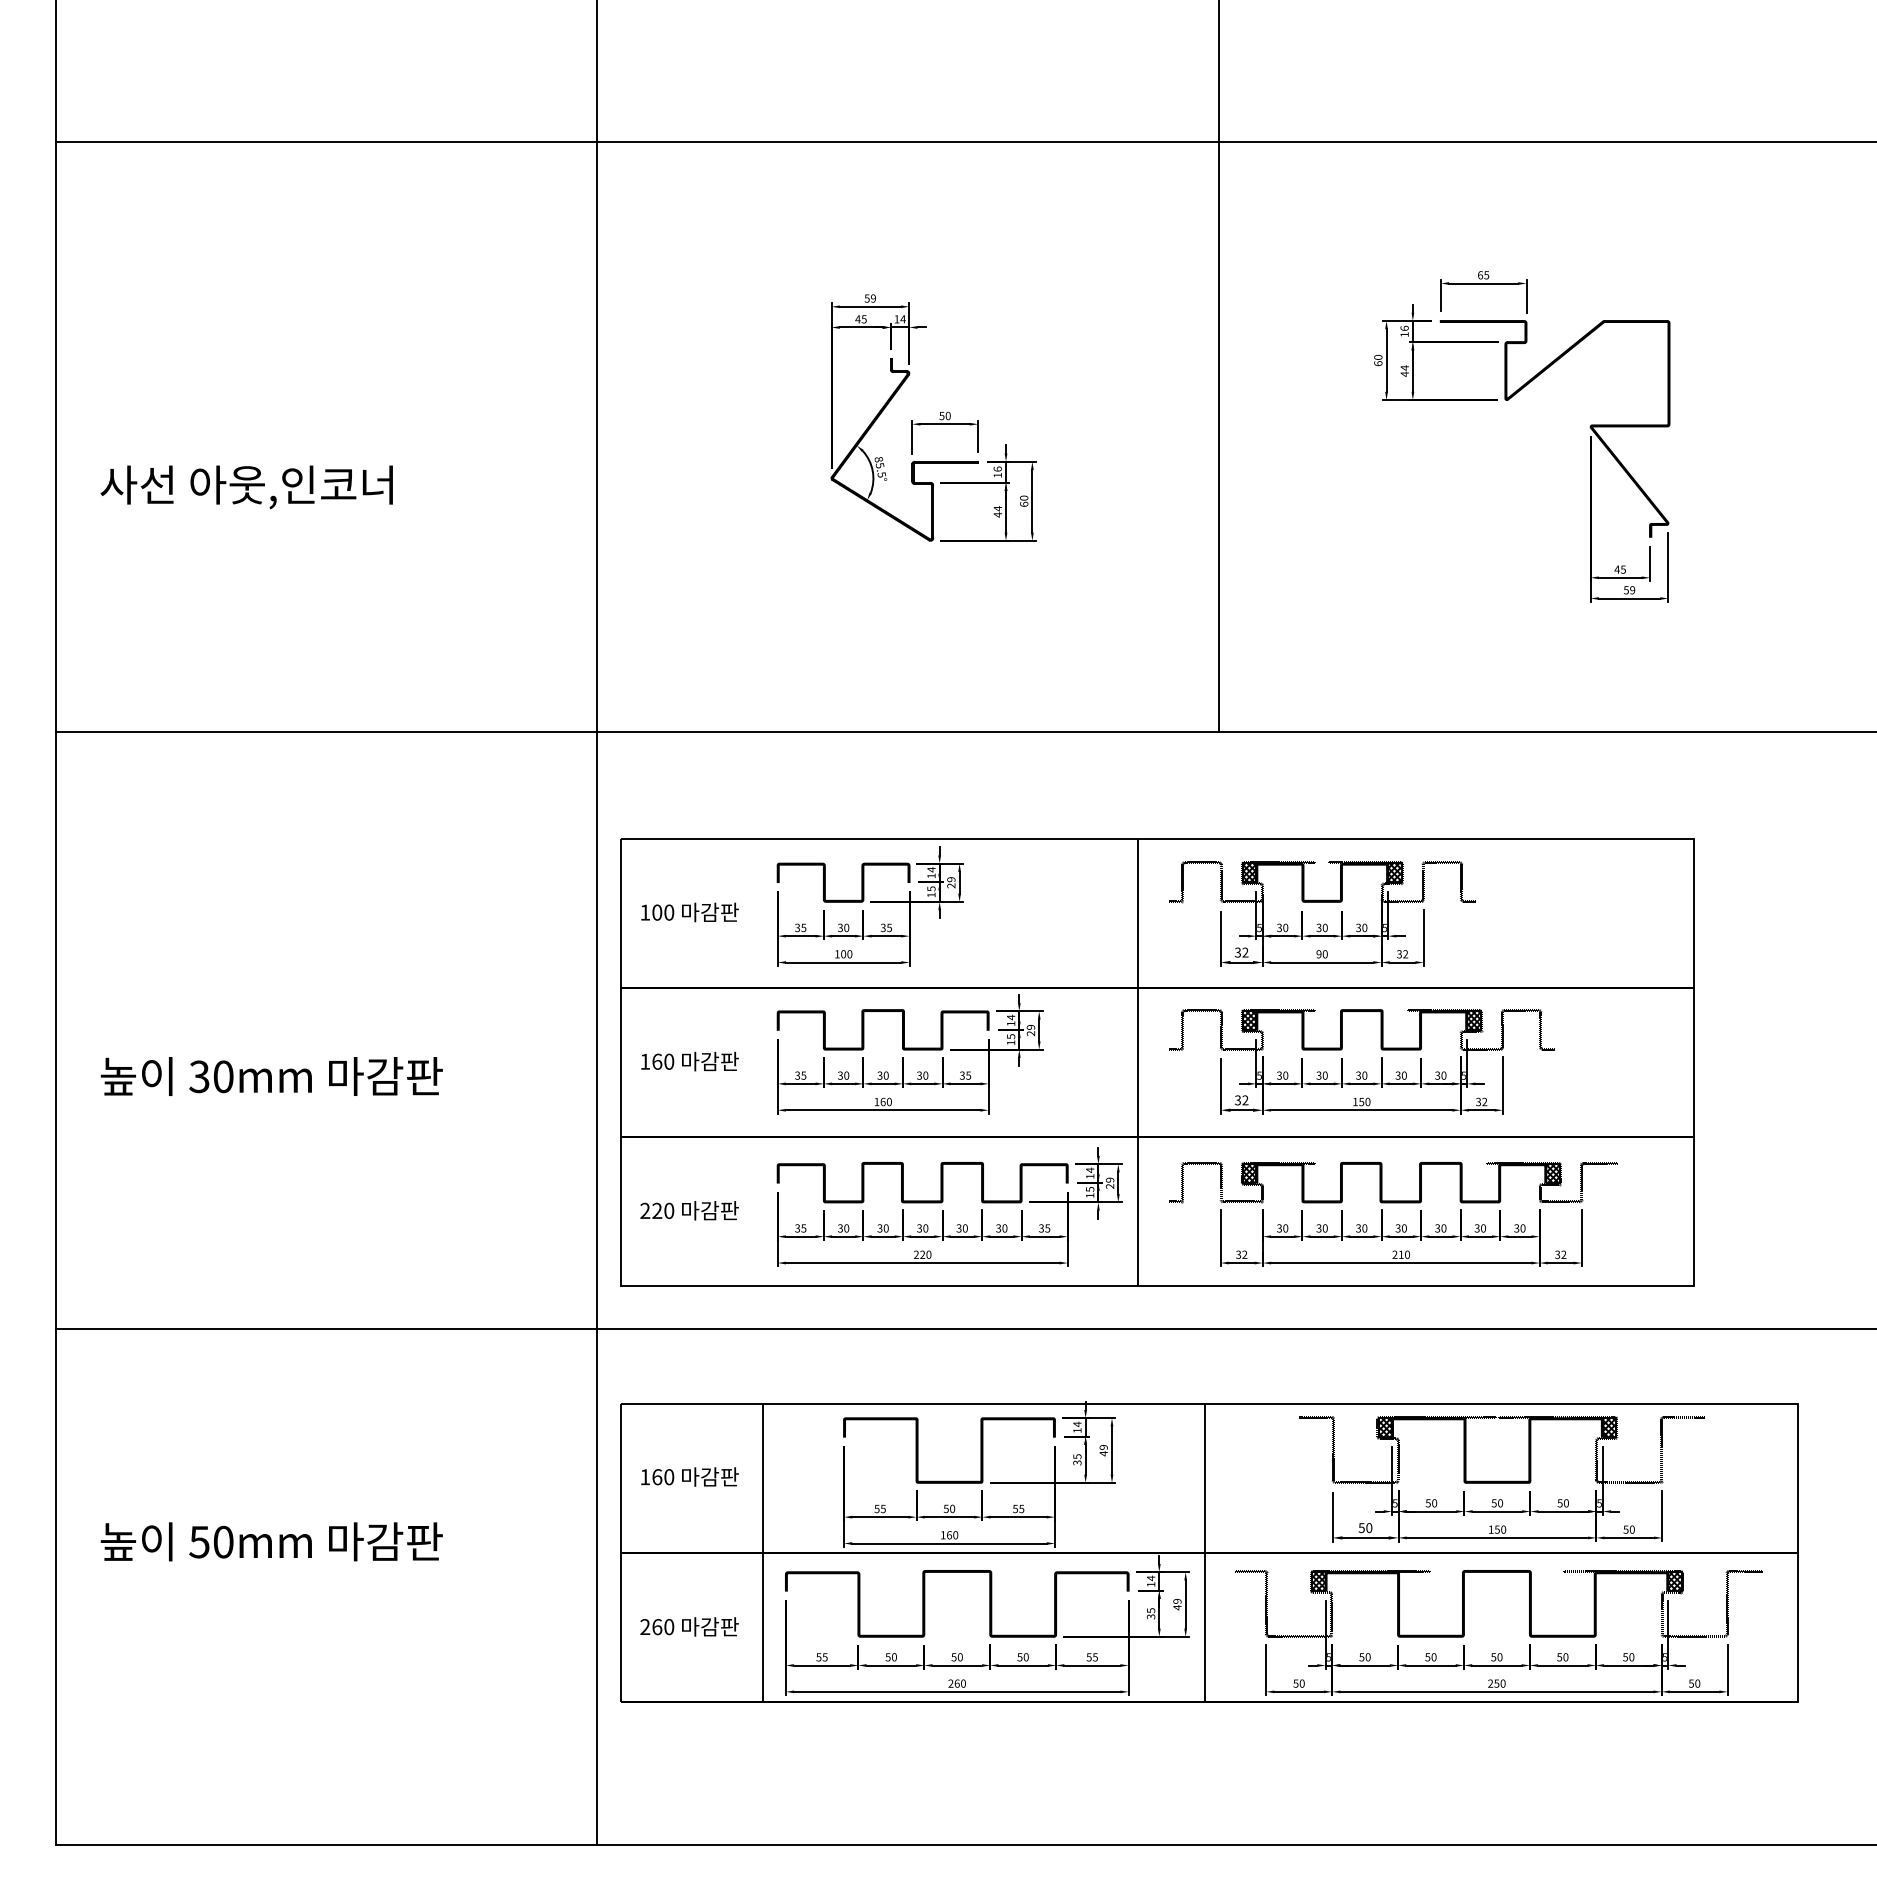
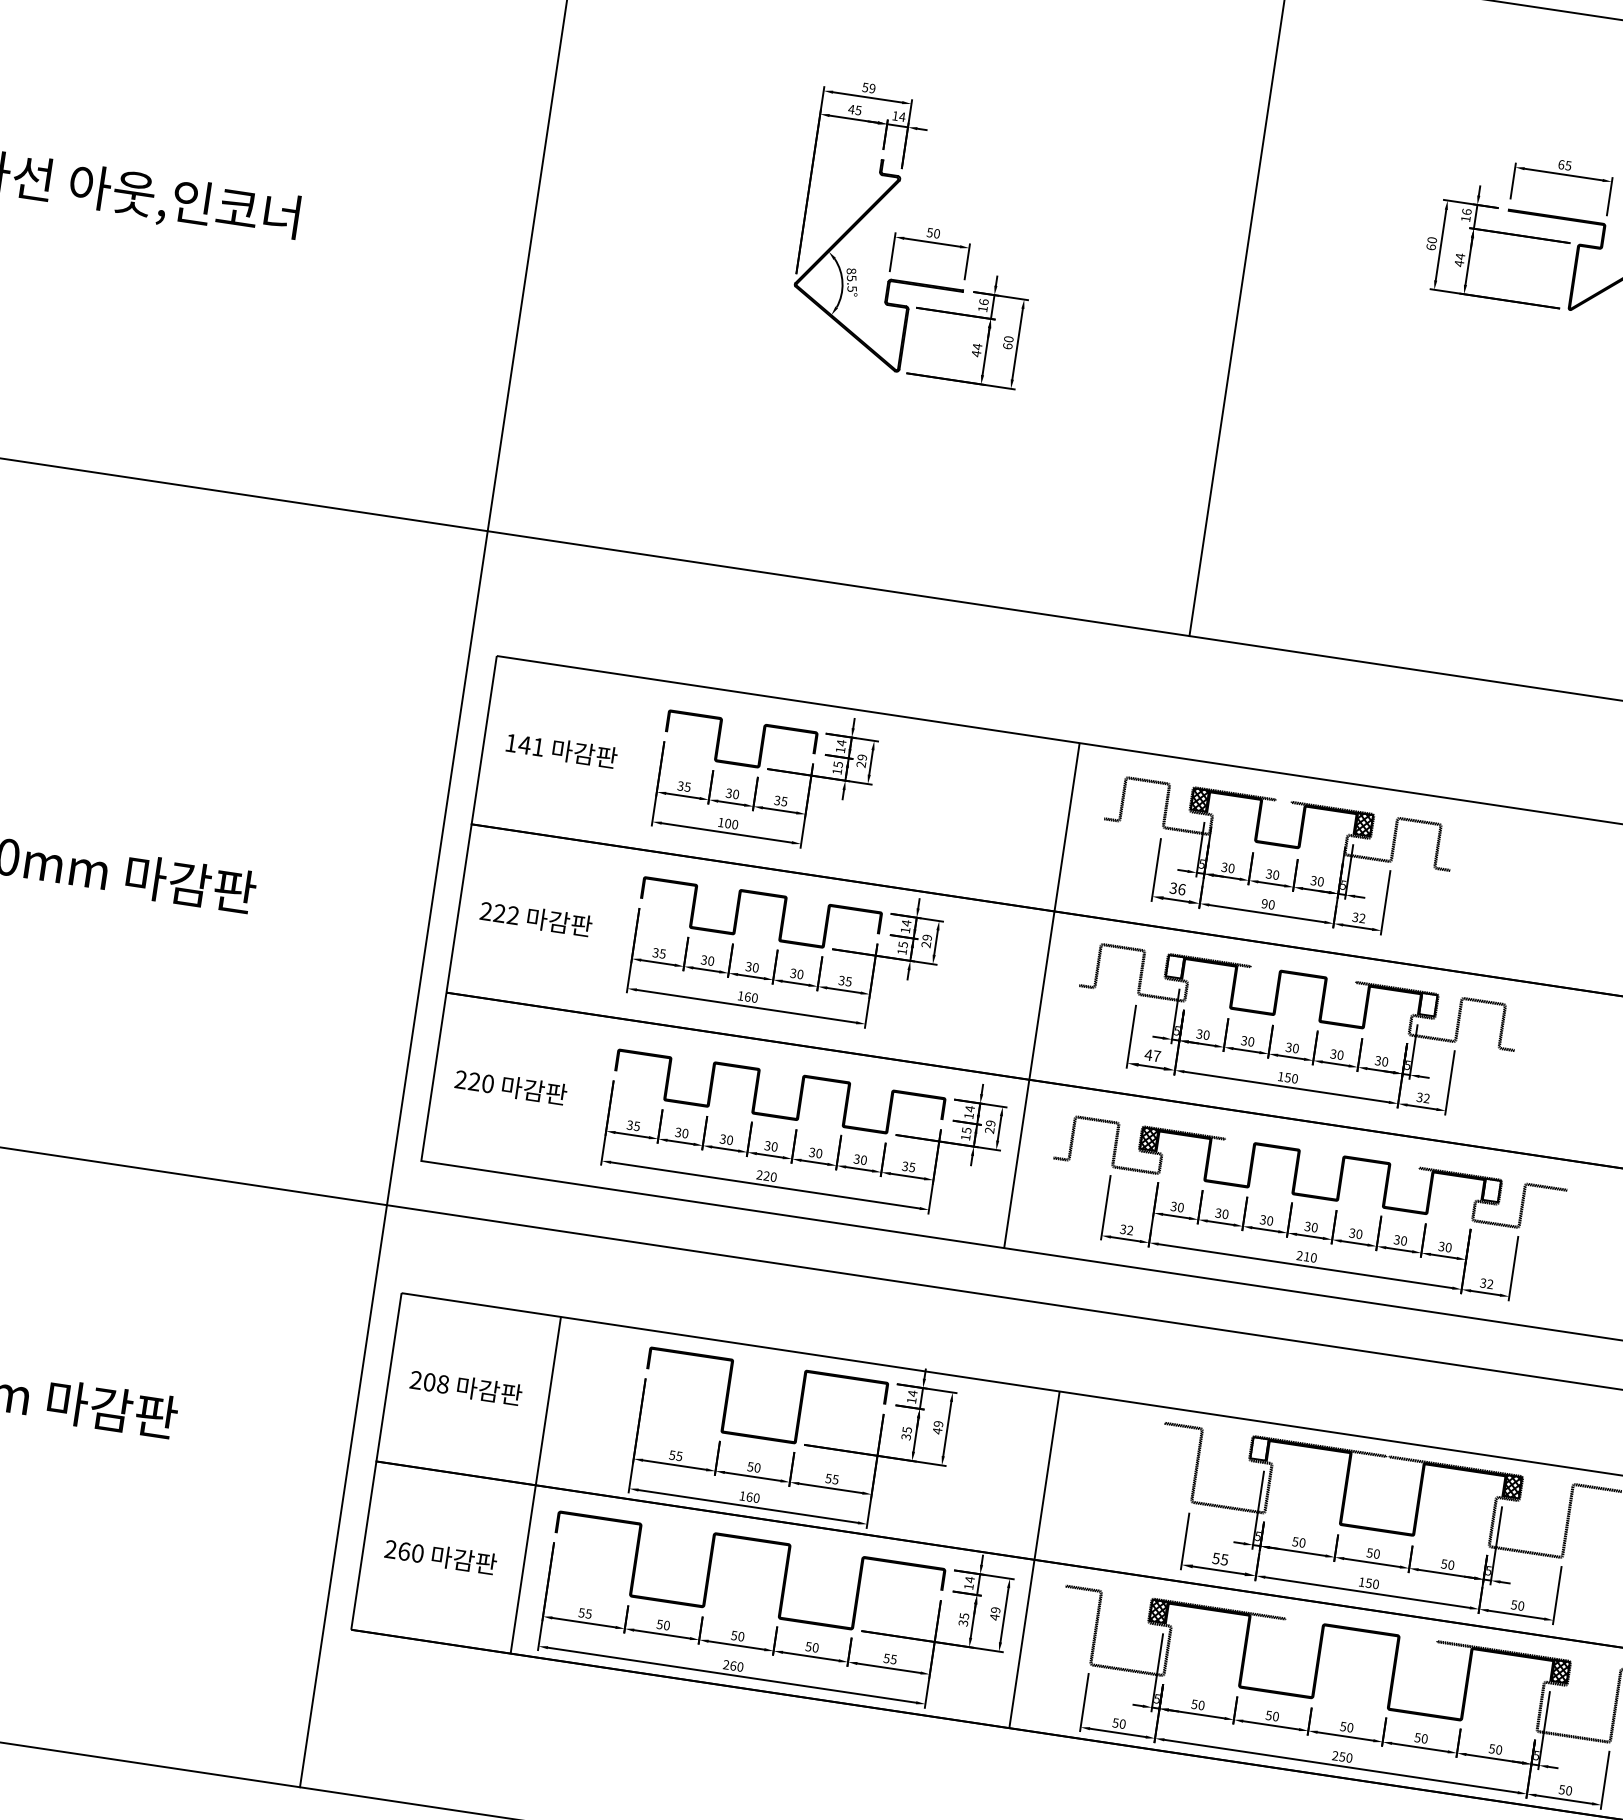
text: (662, 912) -> (530, 745), 100 -> 141
text: (1245, 952) -> (1182, 889), 32 -> 36
hatch: (1249, 1020) -> (1175, 966), removed
hatch: (1473, 1020) -> (1427, 1004), removed
text: (657, 1061) -> (500, 913), 160 -> 222
text: (1241, 1100) -> (1152, 1055), 32 -> 47
hatch: (1552, 1172) -> (1491, 1189), removed
hatch: (1384, 1427) -> (1258, 1448), removed
text: (657, 1477) -> (429, 1382), 160 -> 208
text: (1369, 1527) -> (1224, 1559), 50 -> 55

